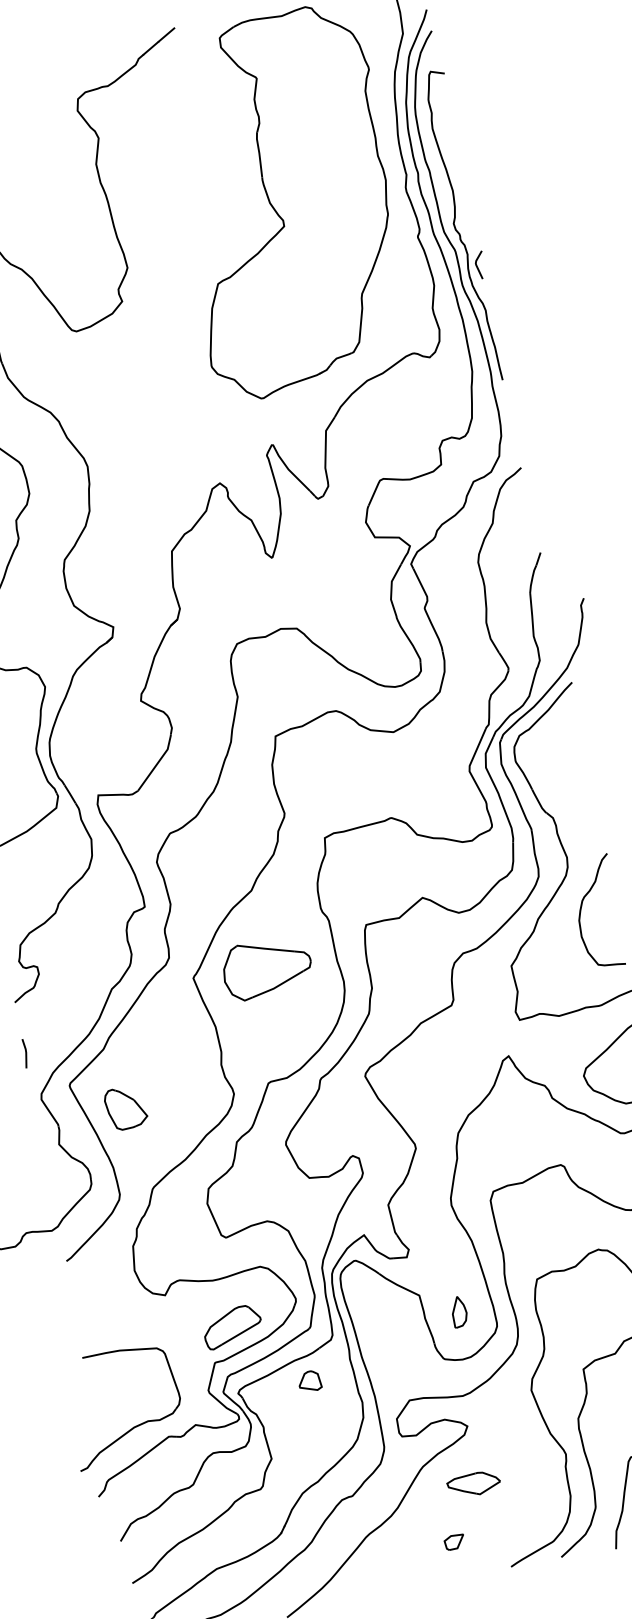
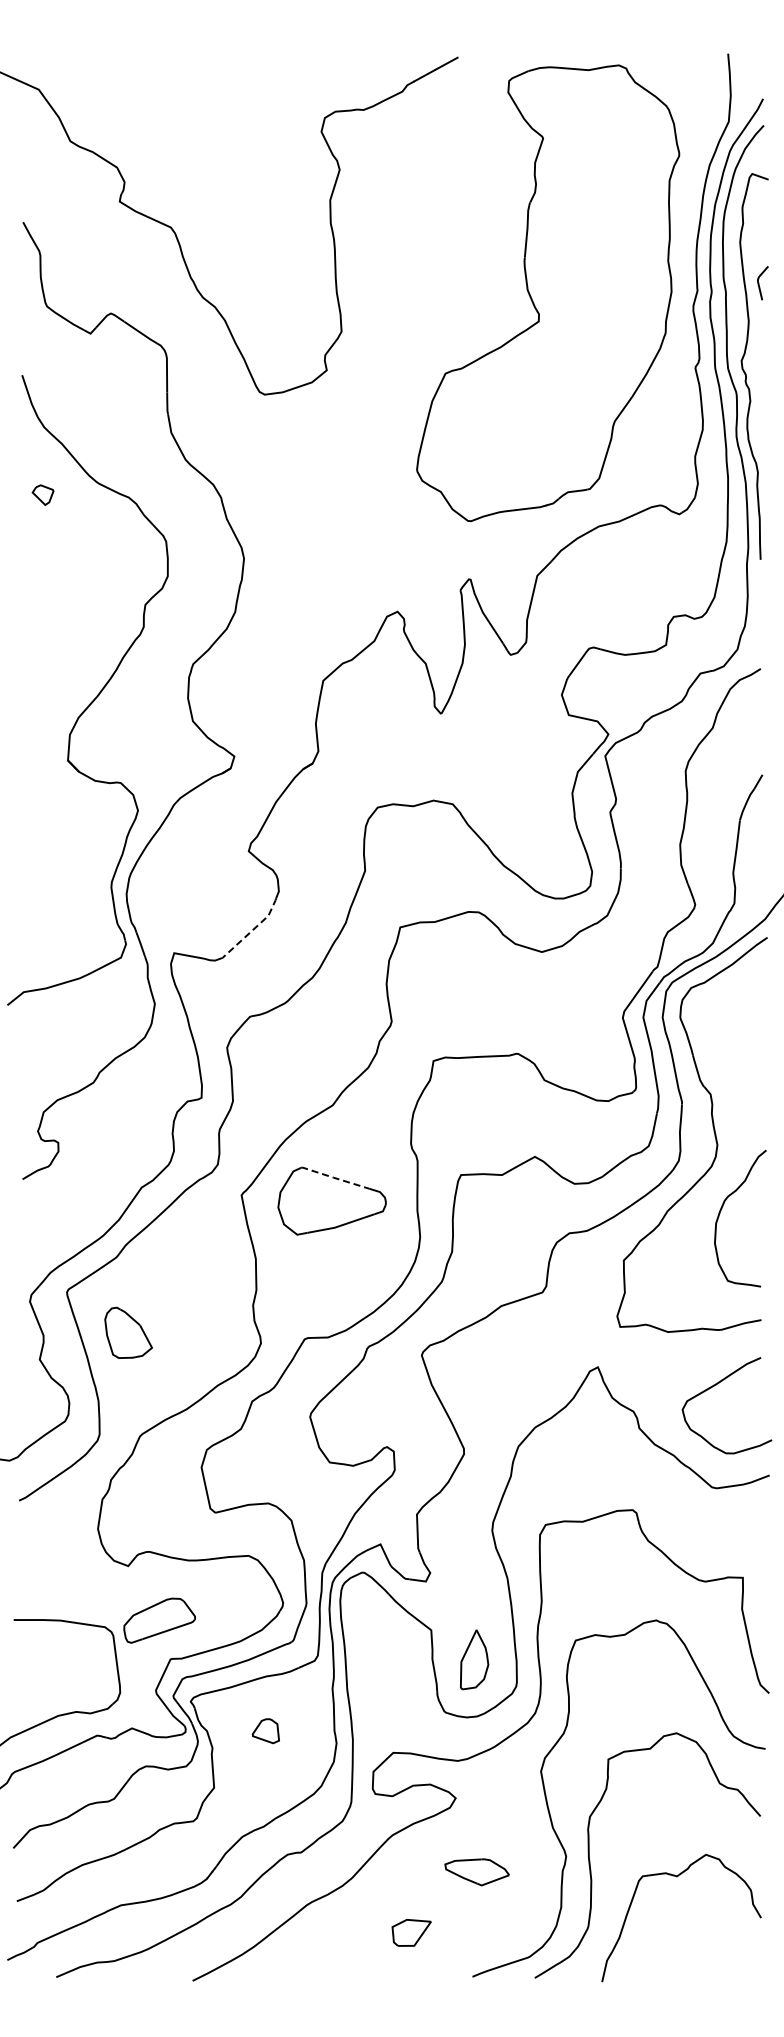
line: (477, 266) -> (759, 283), moved
line: (157, 762) -> (253, 929), solid -> dashed
line: (265, 948) -> (334, 1177), solid -> dashed
line: (25, 1053) -> (22, 1242), removed
part: (459, 1311) -> (474, 1659), size x1.6
part: (232, 1326) -> (159, 1620), moved
part: (309, 1381) -> (265, 1731), moved
part: (473, 1484) -> (476, 1872), moved
part: (454, 1542) -> (411, 1933), size x1.6

